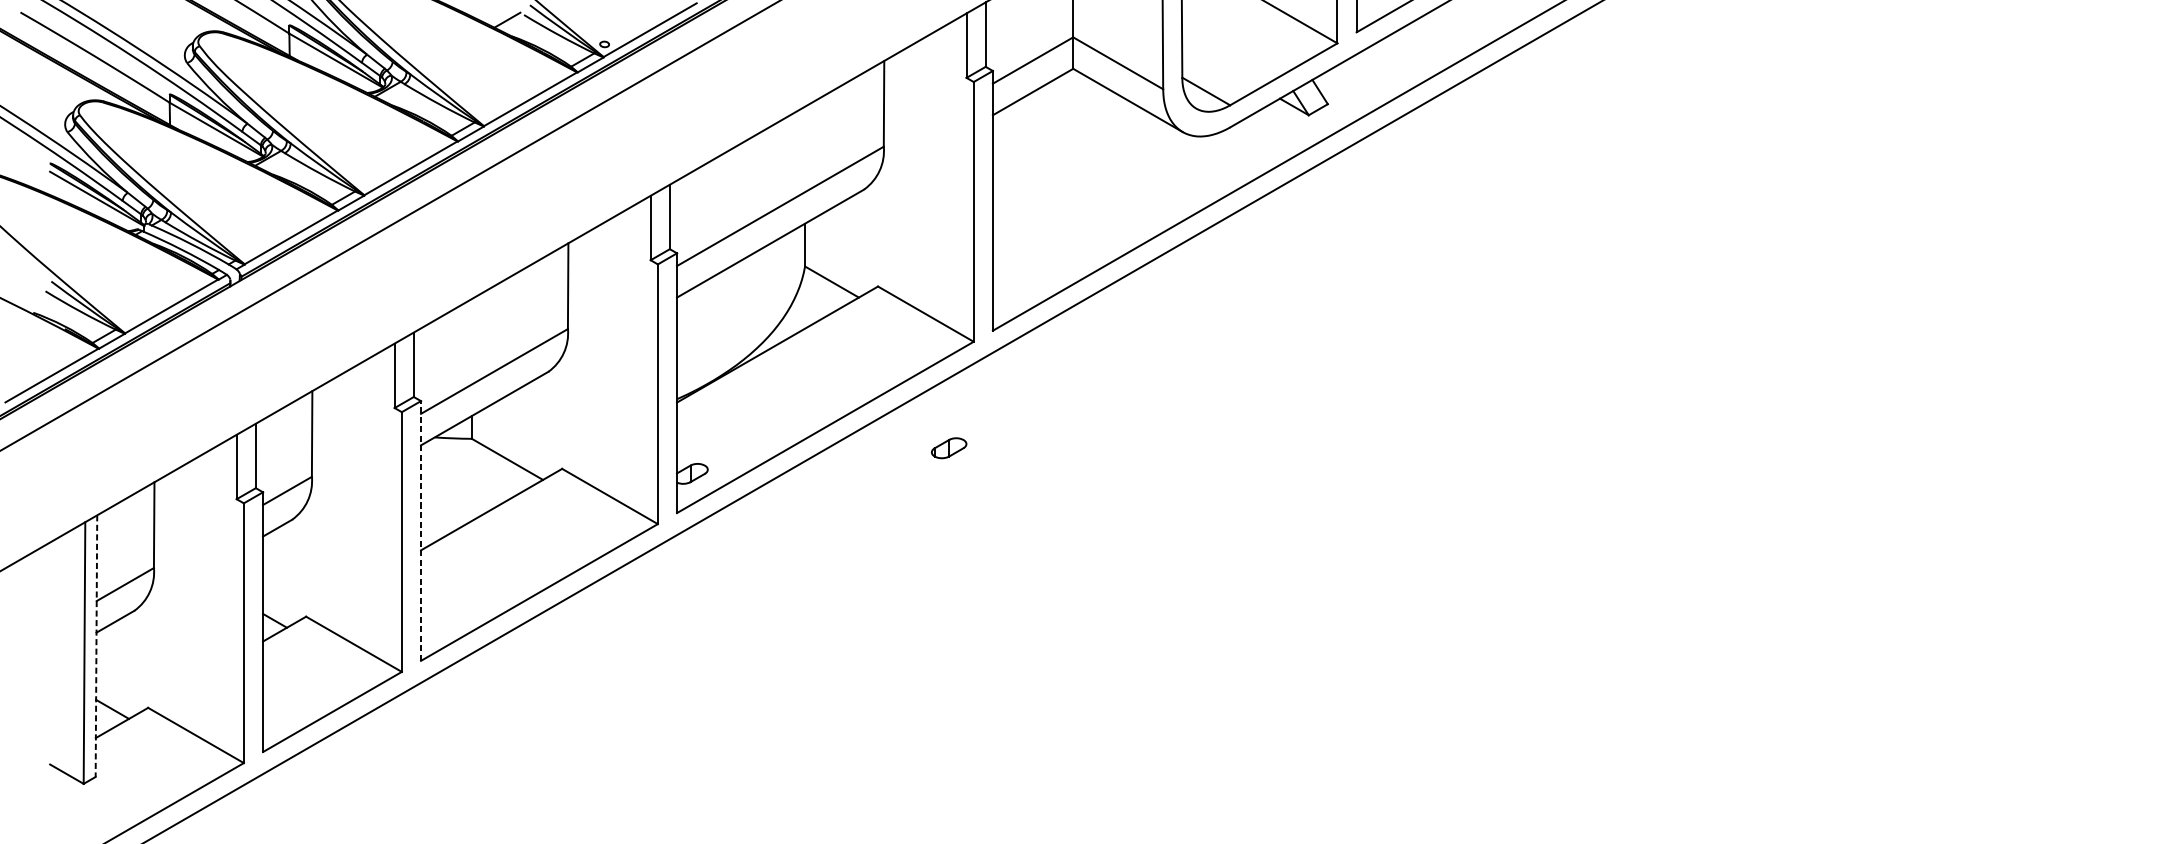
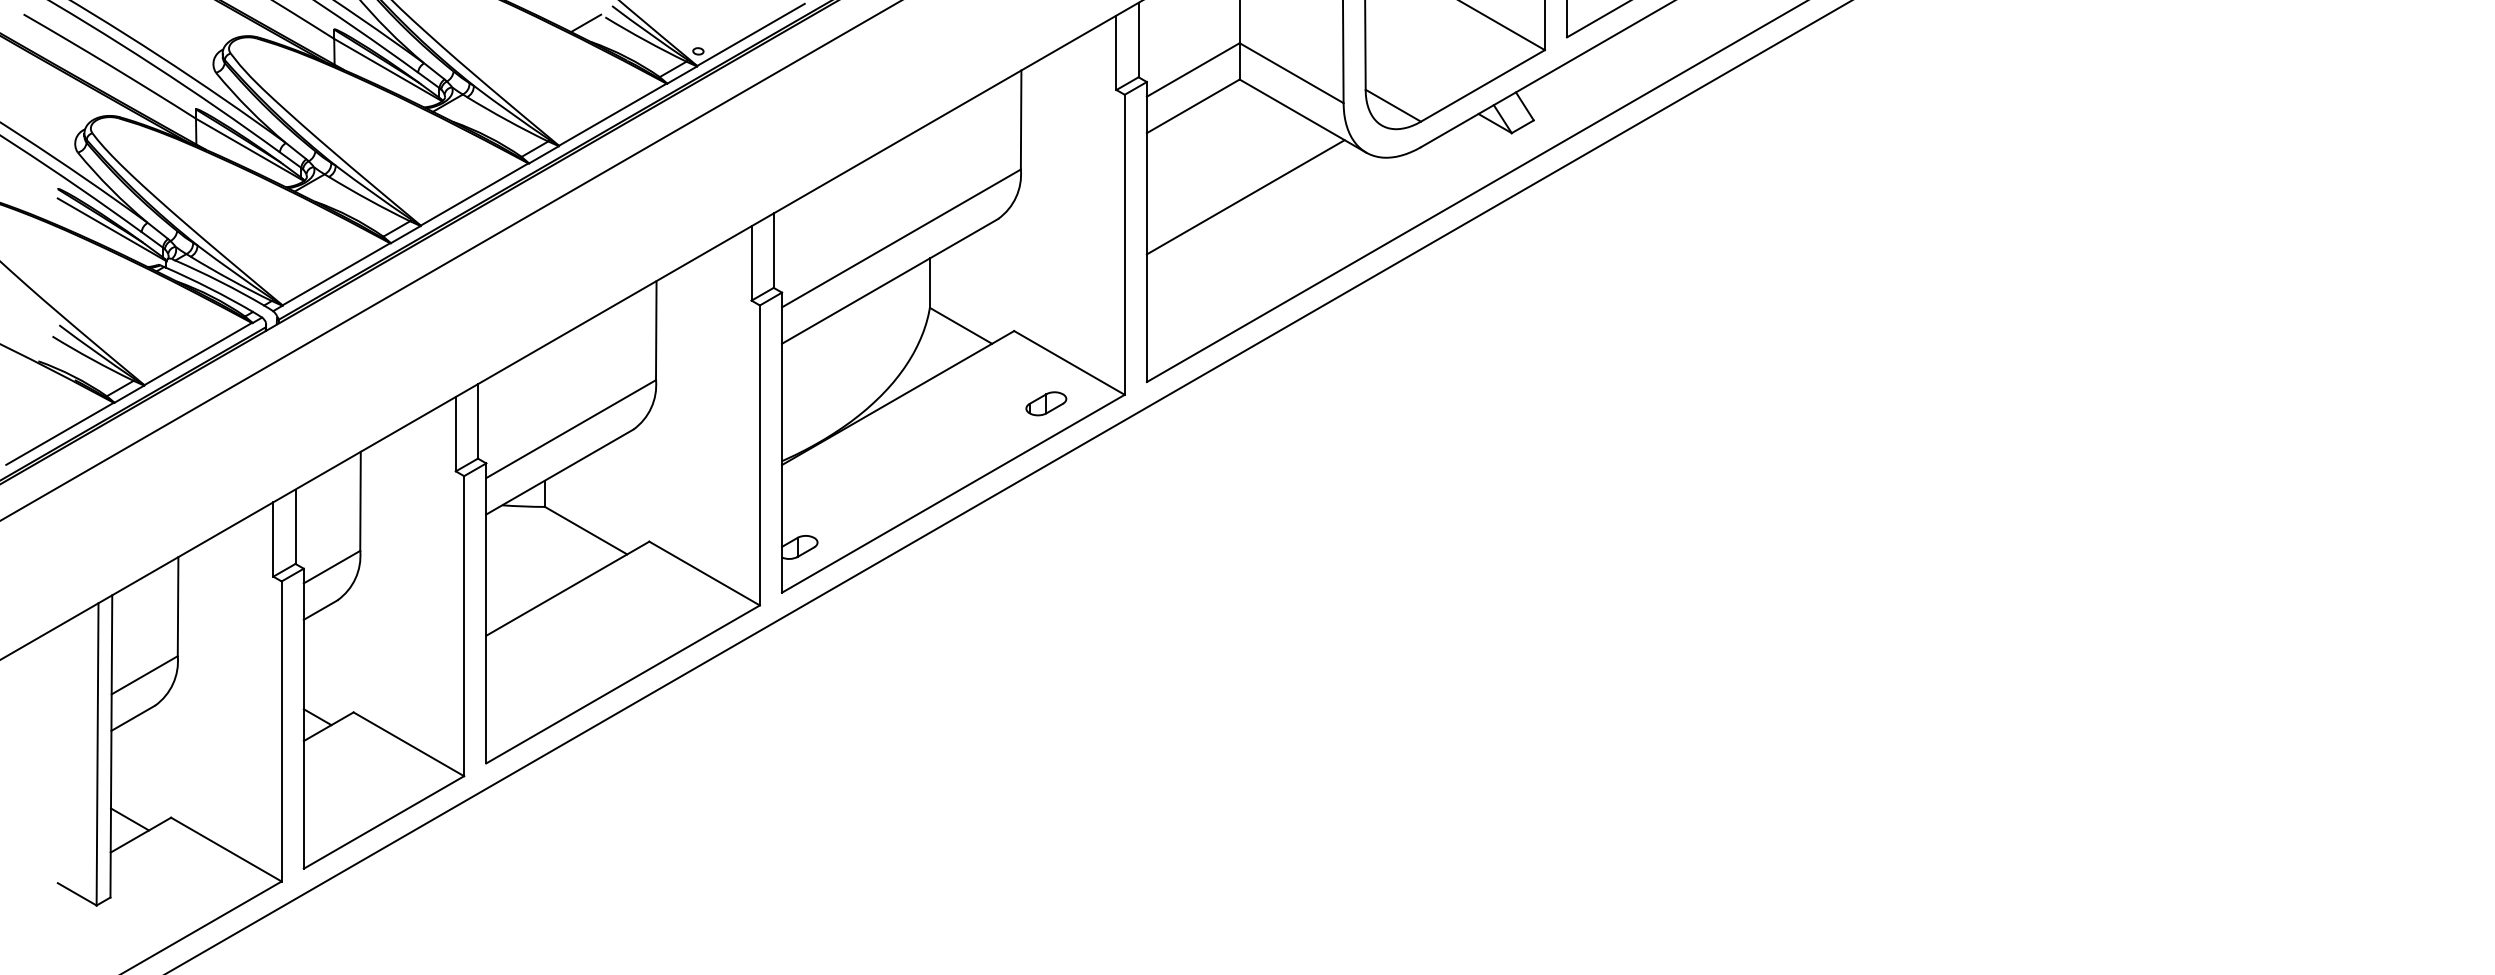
line: (1078, 170) -> (1245, 197), added
part: (949, 447) -> (1046, 403), moved
line: (421, 530) -> (486, 612), dashed -> solid
line: (96, 646) -> (111, 746), dashed -> solid

